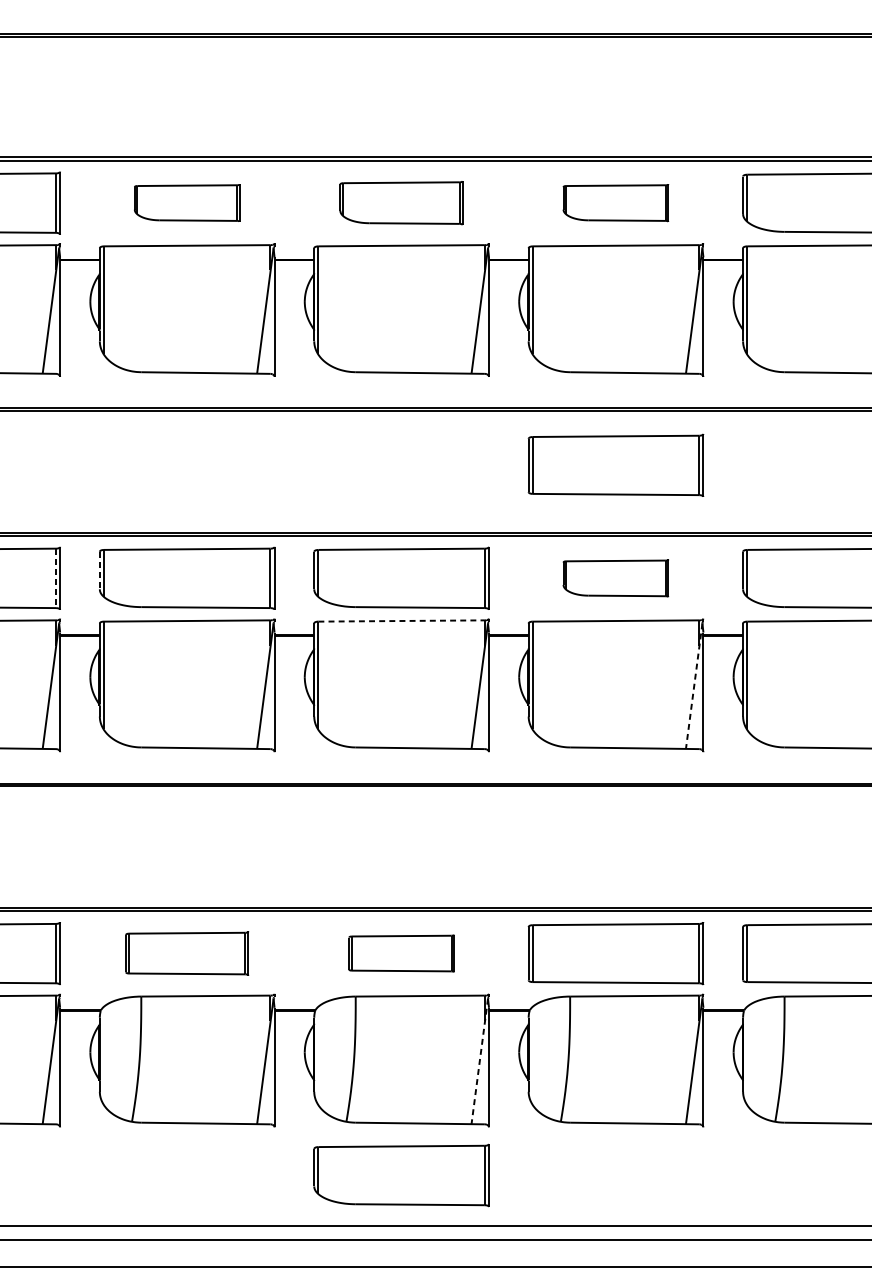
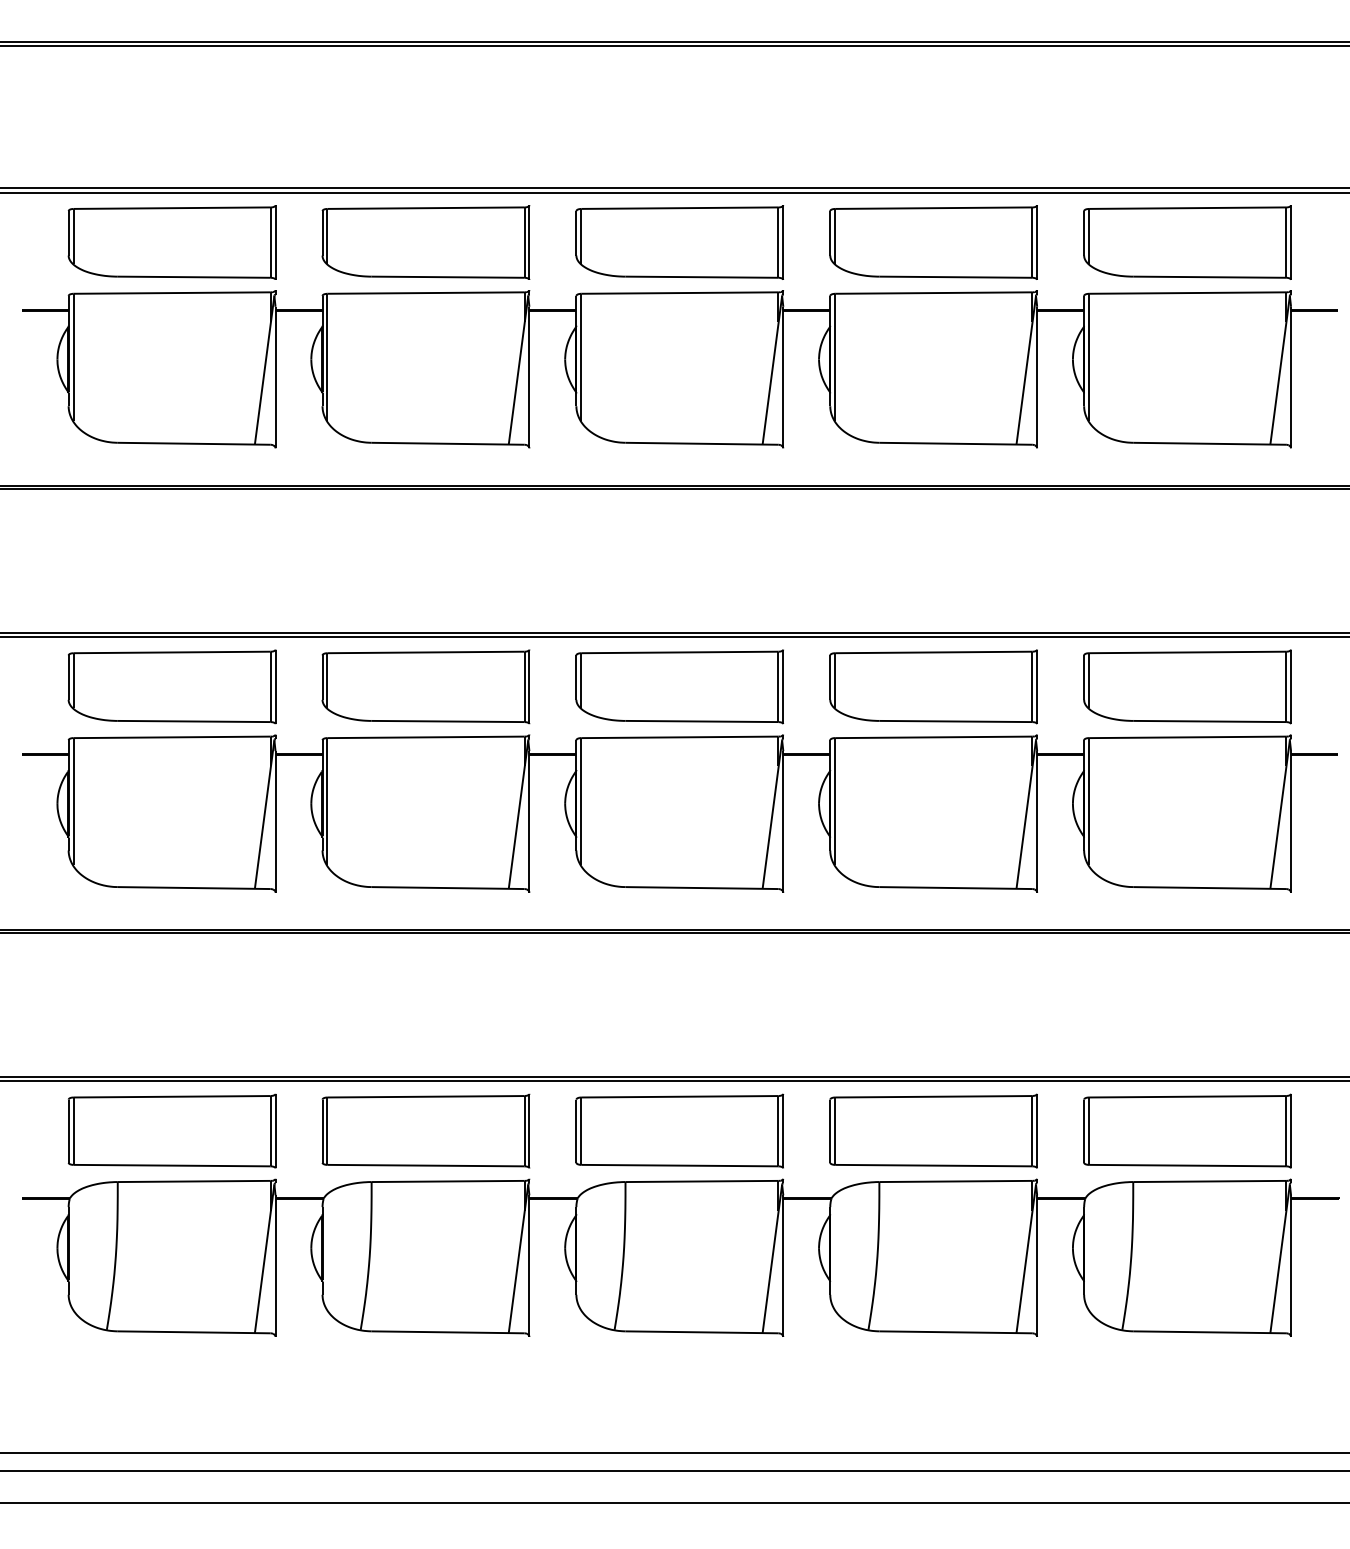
part: (186, 203) -> (425, 242), size x1.67
part: (401, 203) -> (679, 242), size x1.43
part: (615, 203) -> (933, 242), size x1.67
part: (615, 464) -> (933, 552), removed
line: (99, 571) -> (322, 678), dashed -> solid
line: (55, 578) -> (270, 687), dashed -> solid
part: (615, 578) -> (933, 686), size x1.67
line: (401, 621) -> (679, 737), dashed -> solid
line: (694, 686) -> (1026, 814), dashed -> solid
part: (186, 953) -> (425, 1130), size x1.43
part: (401, 953) -> (679, 1130), size x1.67
line: (479, 1061) -> (772, 1258), dashed -> solid
part: (401, 1175) -> (679, 1393), removed

